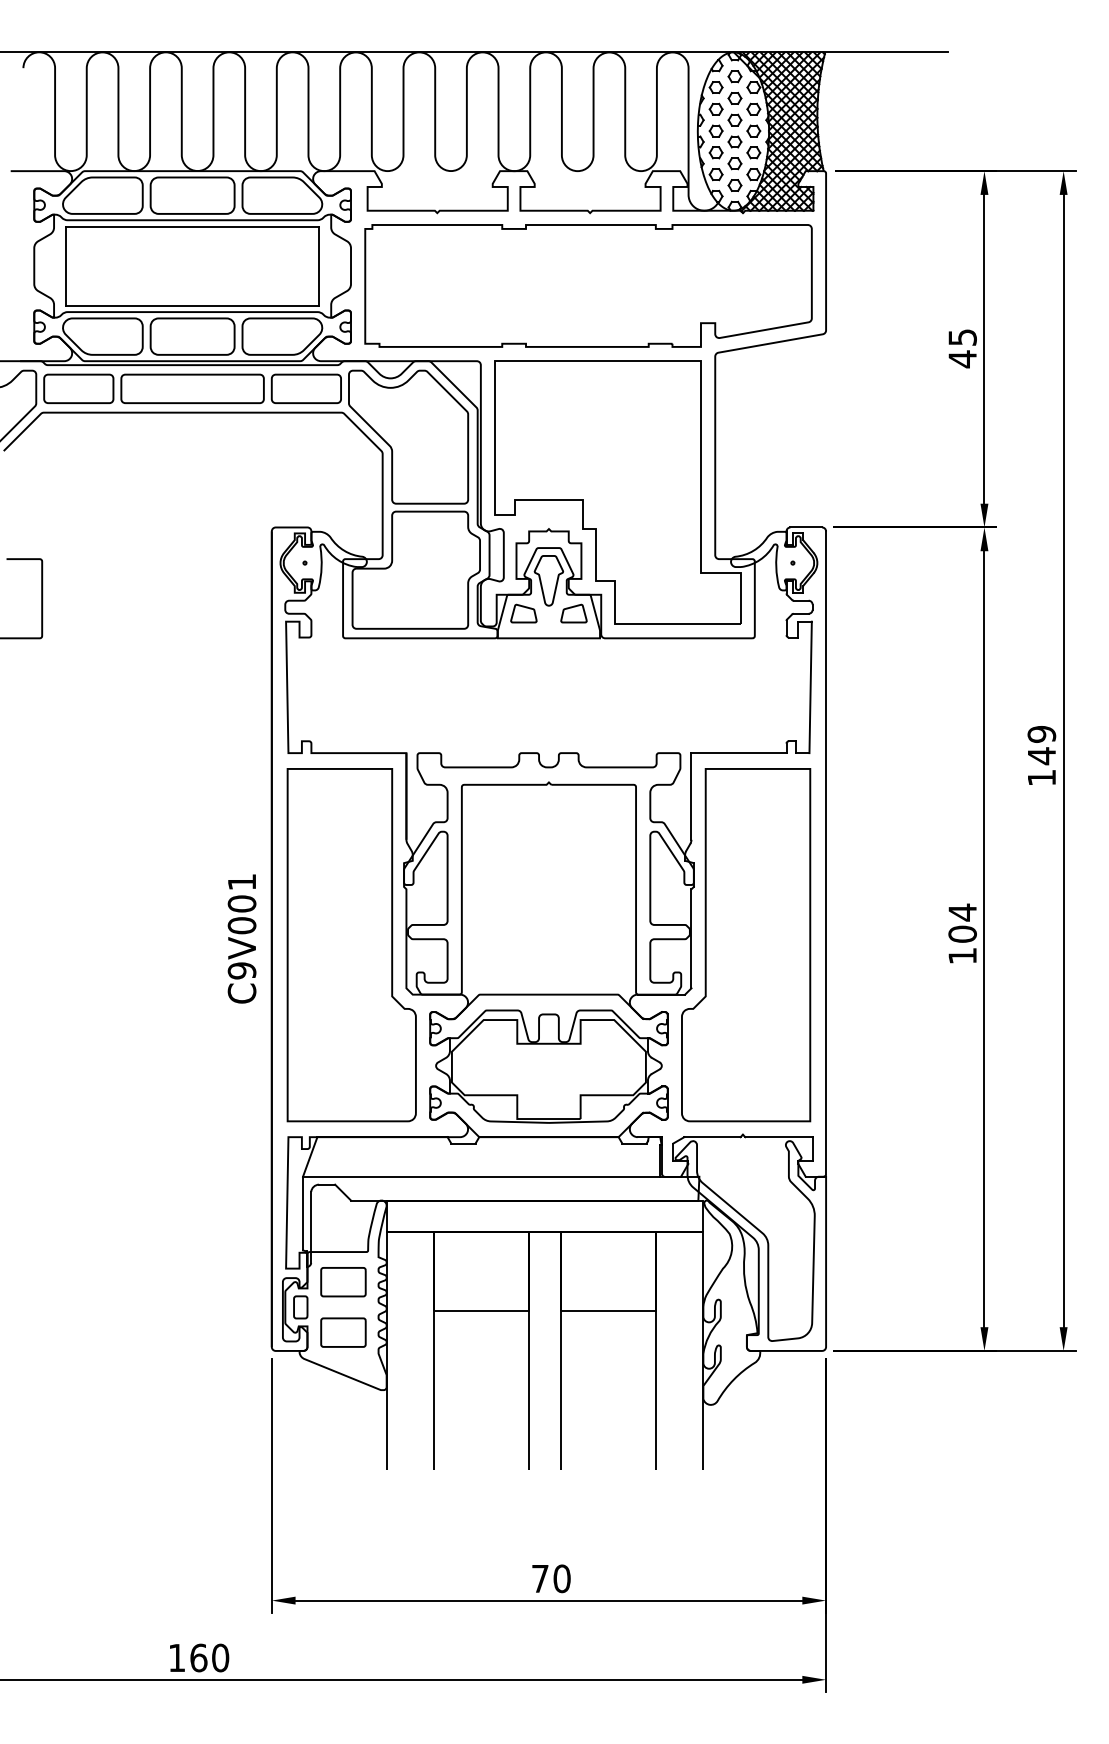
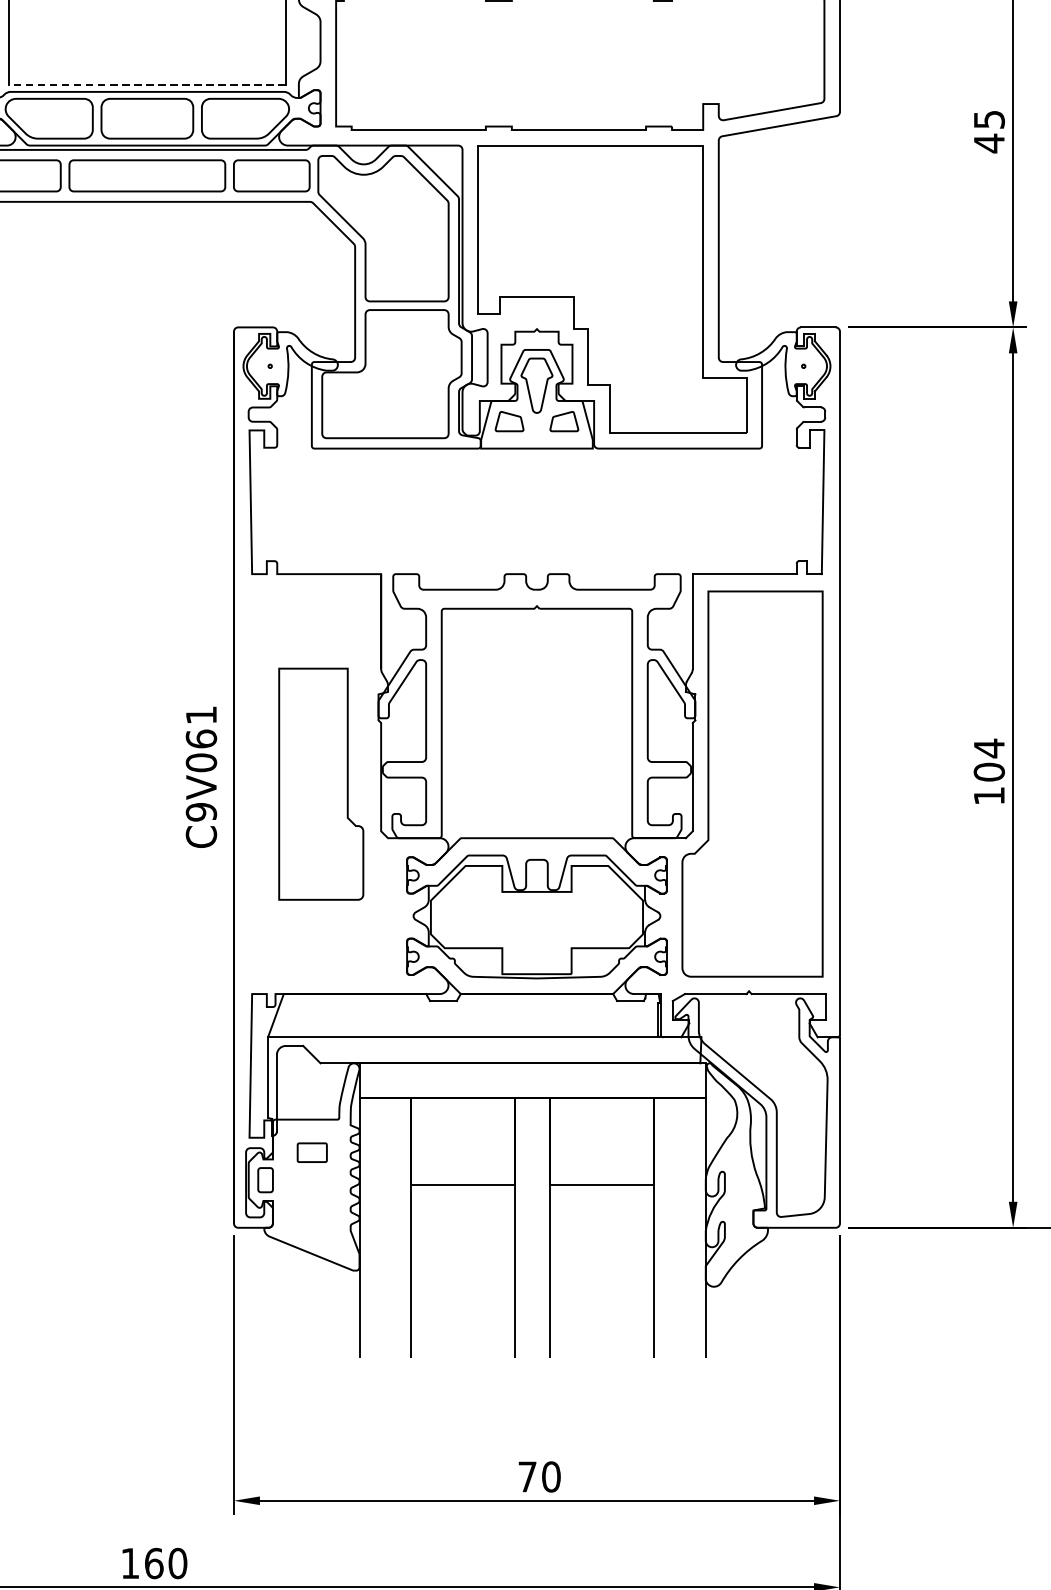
line: (192, 305) -> (147, 84), solid -> dashed
text: (241, 903) -> (200, 738), C9V001 -> C9V061
part: (351, 945) -> (321, 784), size x0.6
part: (343, 1282) -> (312, 1152), size x0.6
part: (343, 1332) -> (312, 1207), removed

